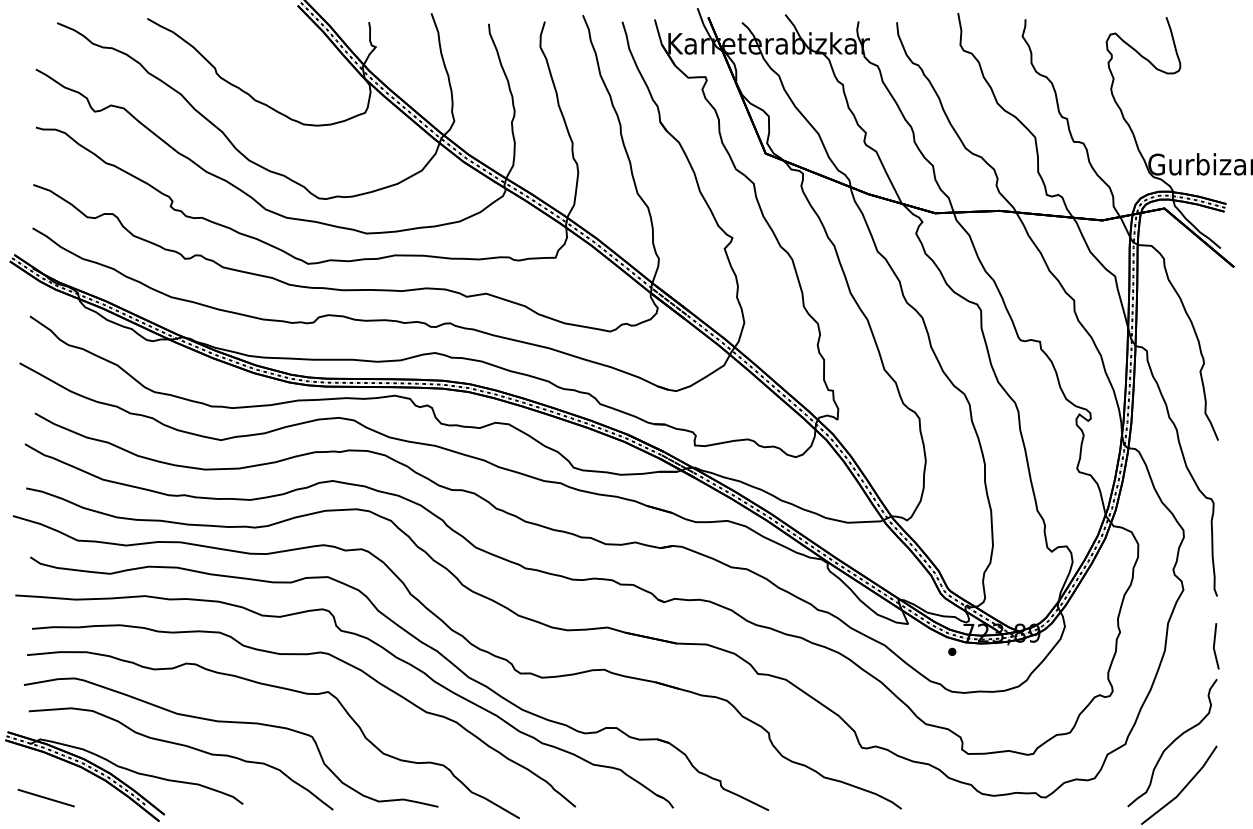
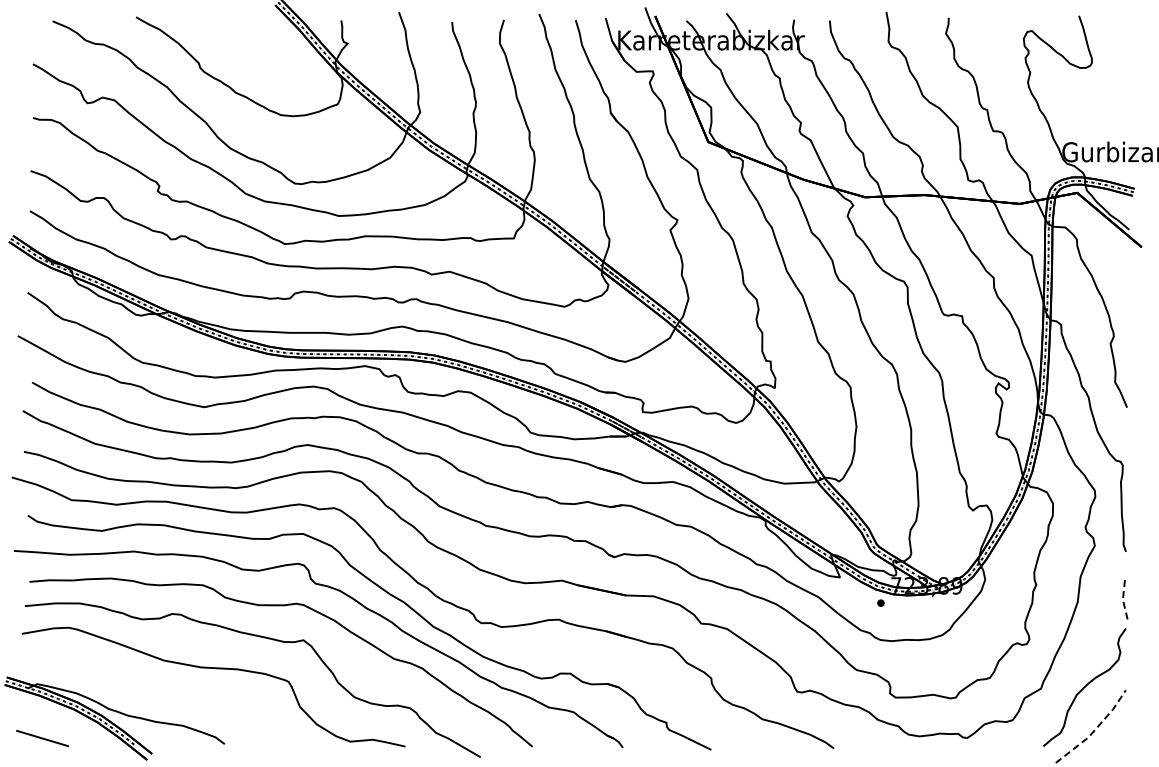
line: (1214, 646) -> (1123, 598), solid -> dashed
curve: (181, 746) -> (167, 690), removed
line: (1184, 788) -> (1095, 729), solid -> dashed

